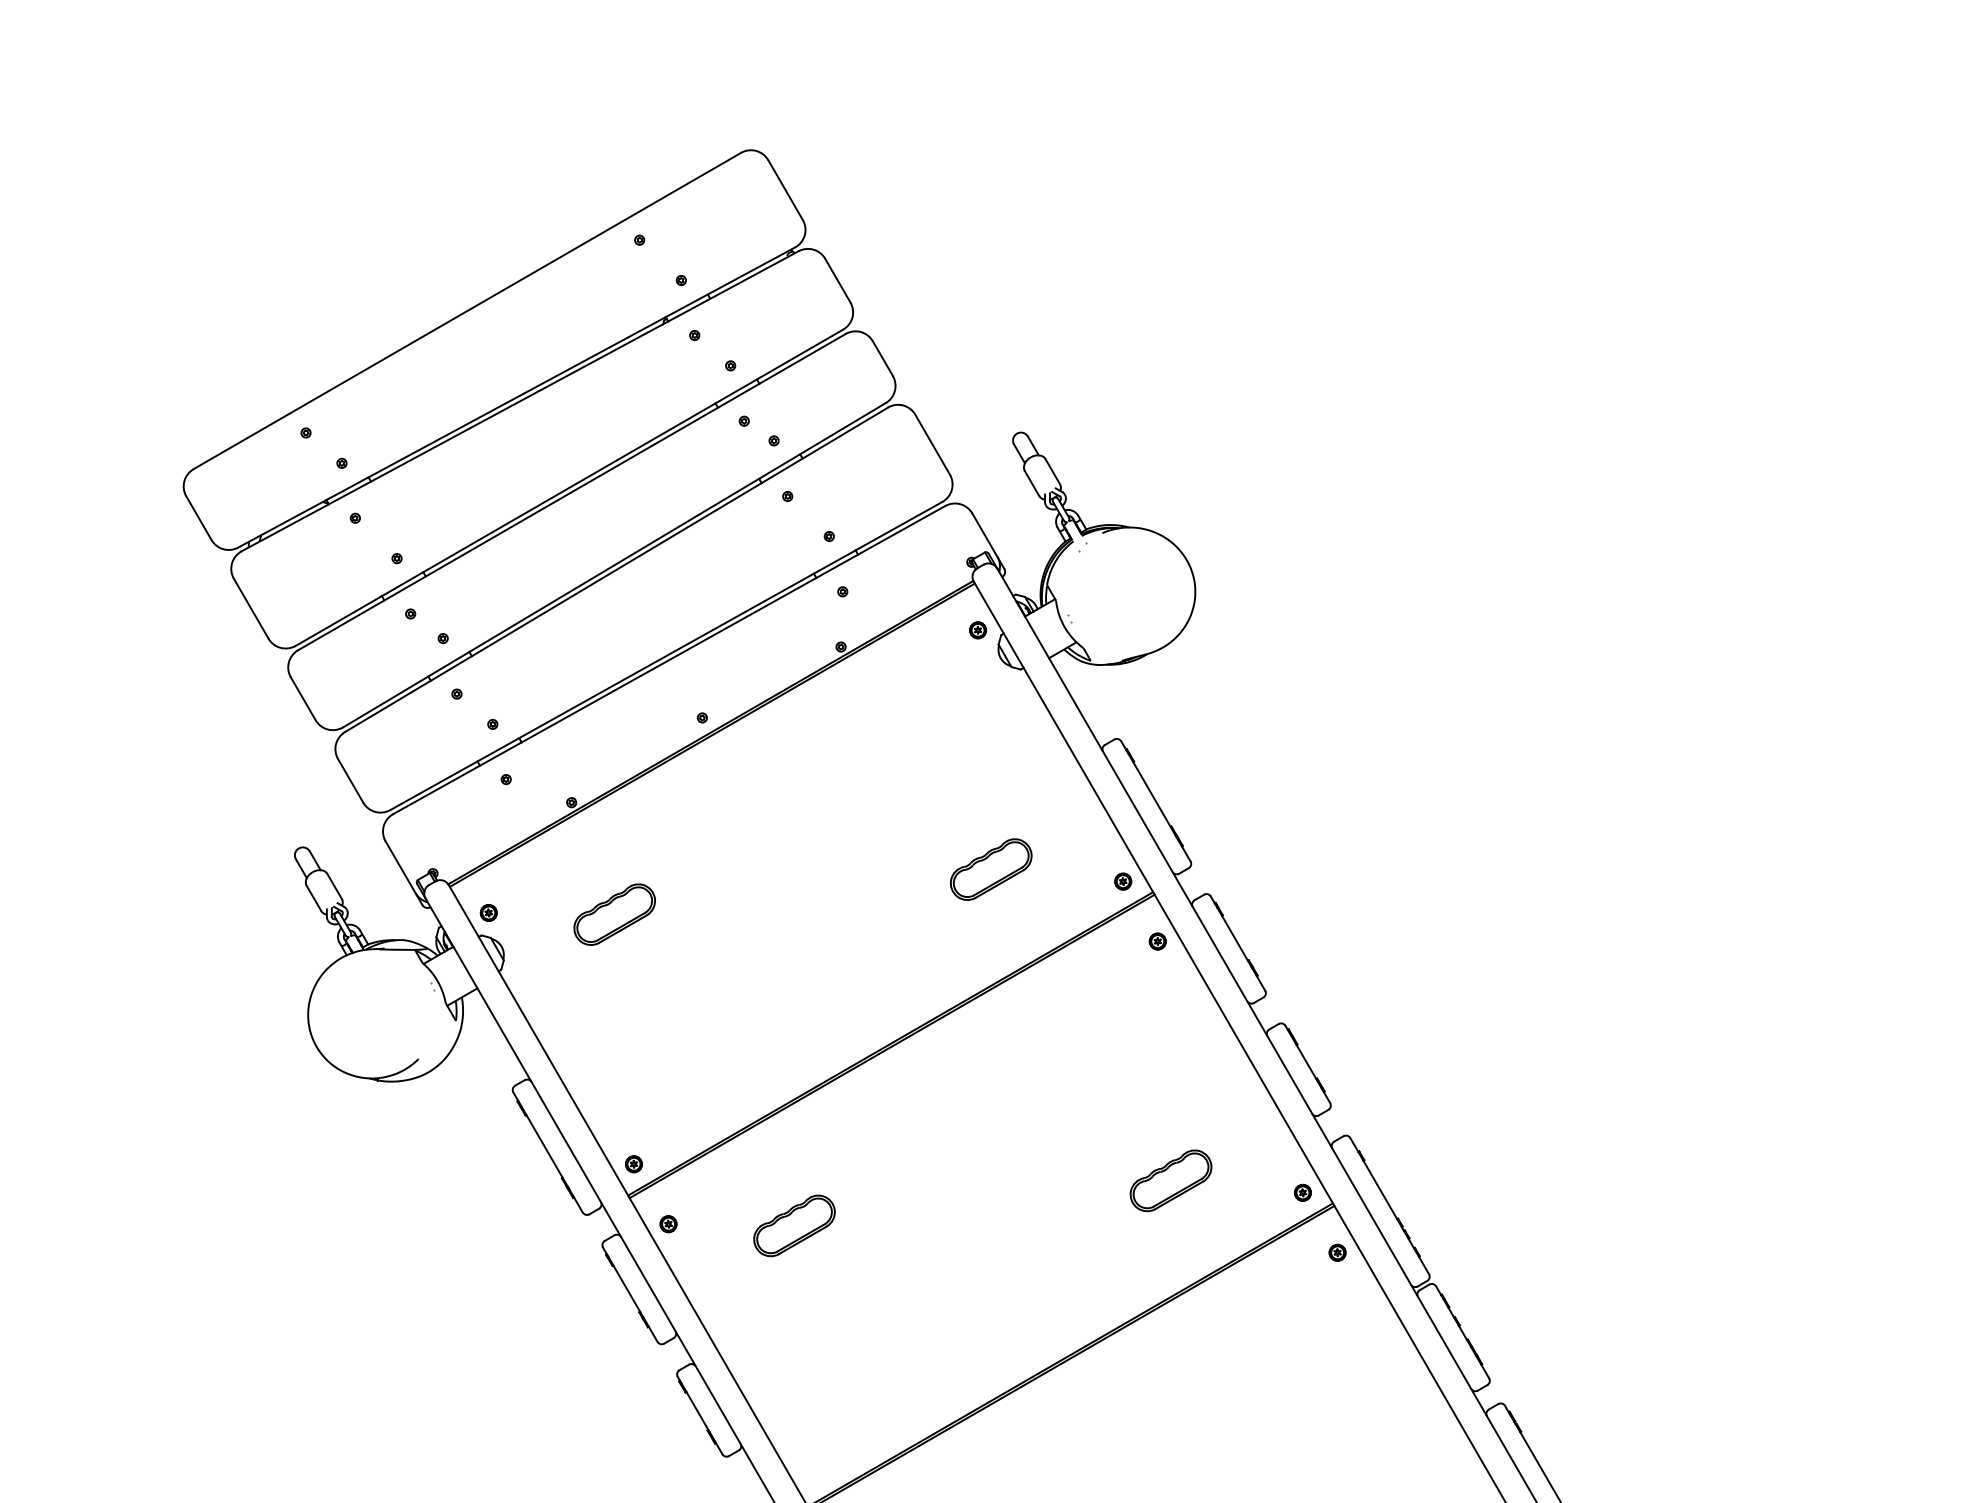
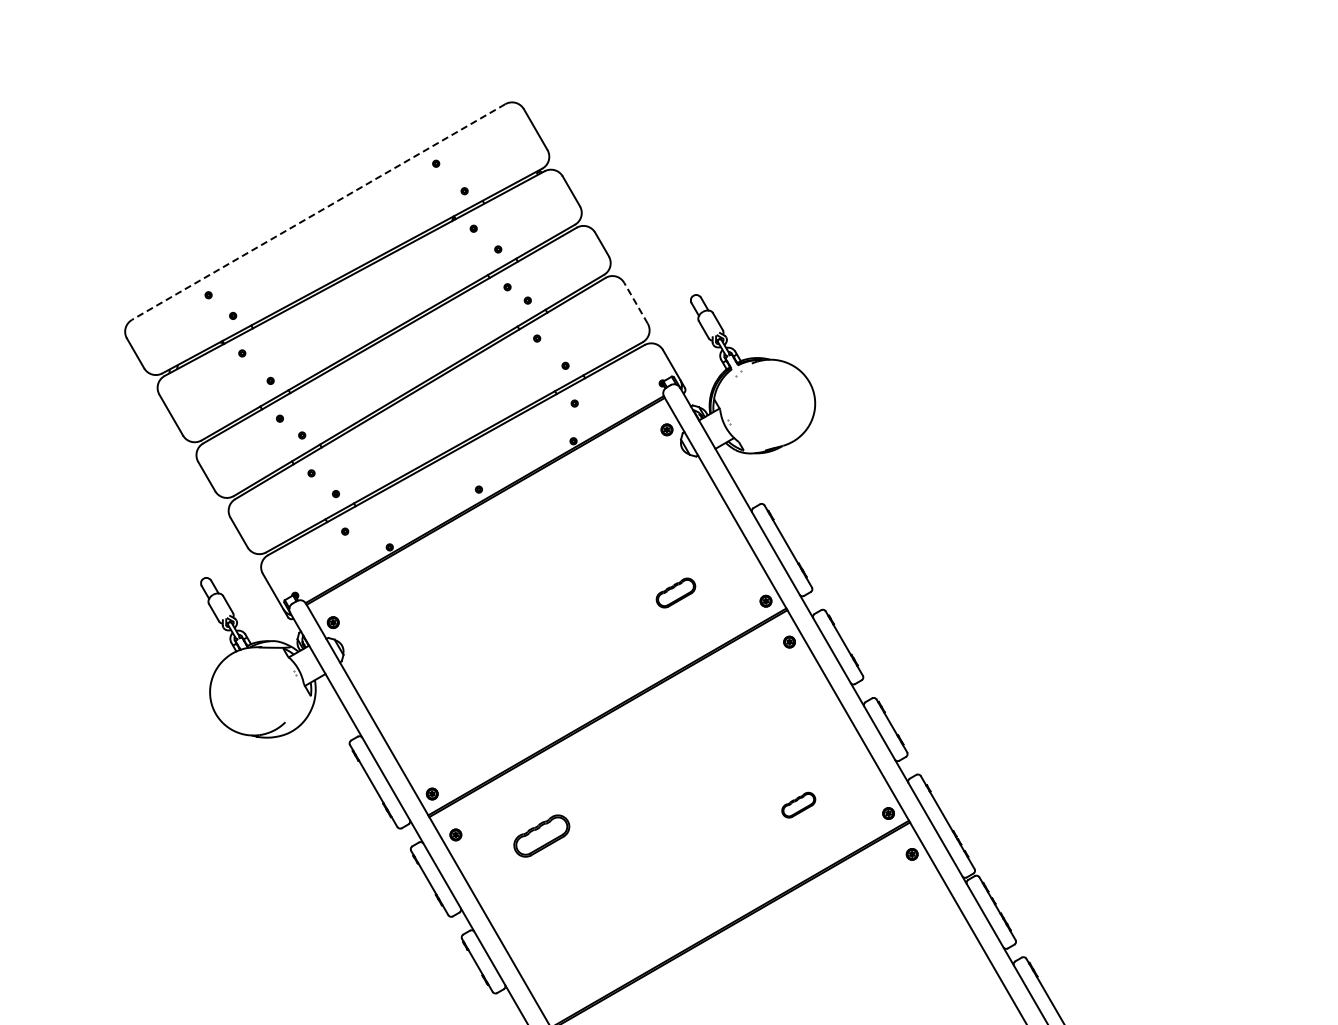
line: (467, 311) -> (318, 212), solid -> dashed
line: (933, 445) -> (636, 303), solid -> dashed
part: (990, 868) -> (675, 592), size x0.7
part: (613, 914) -> (418, 623), removed
part: (1170, 1179) -> (798, 804), size x0.6

